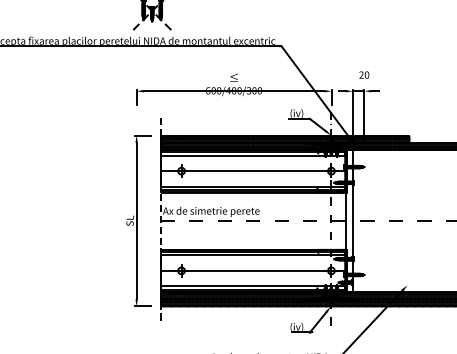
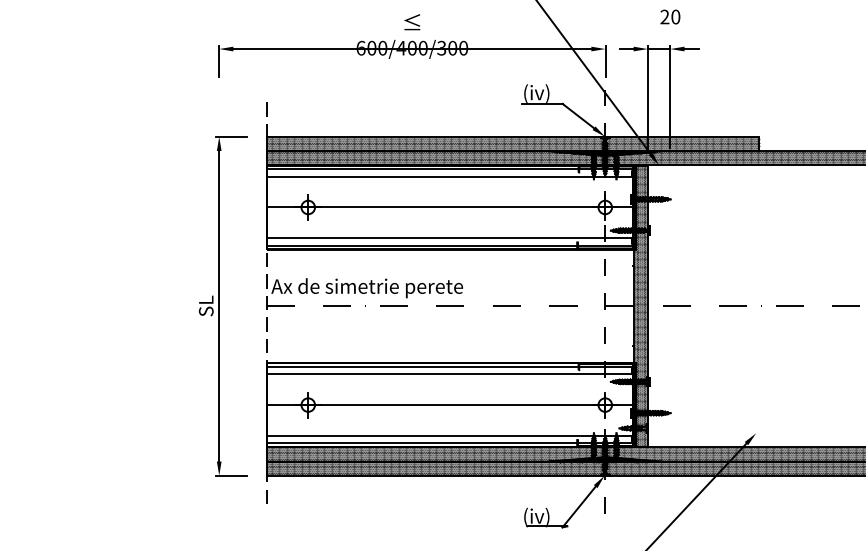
hatch: (349, 220) -> (641, 305), added

